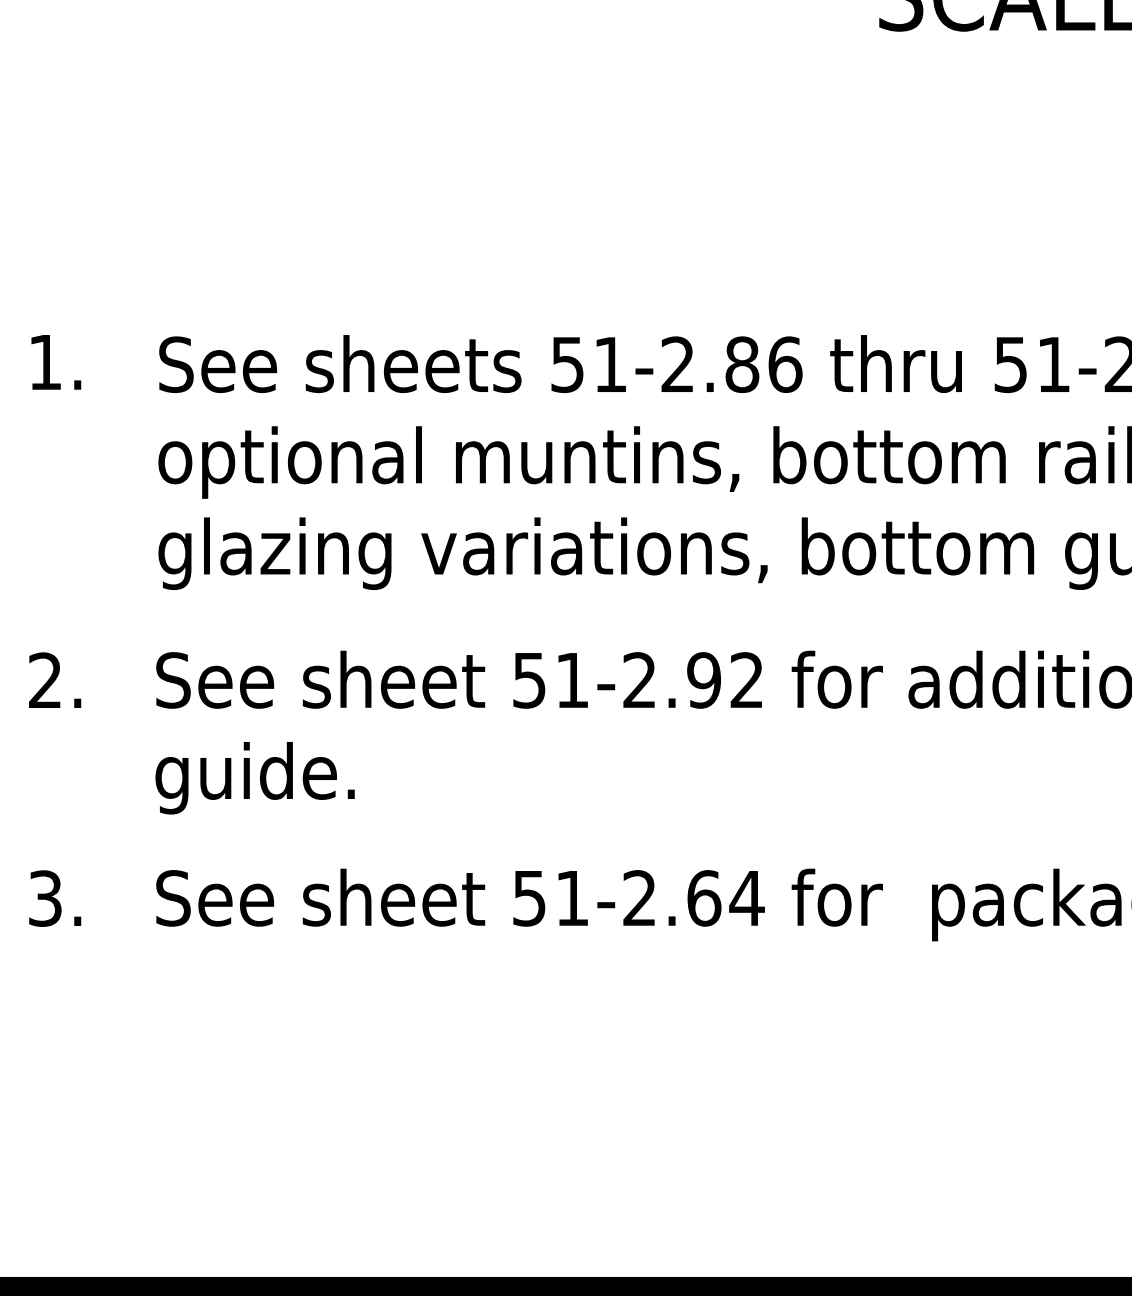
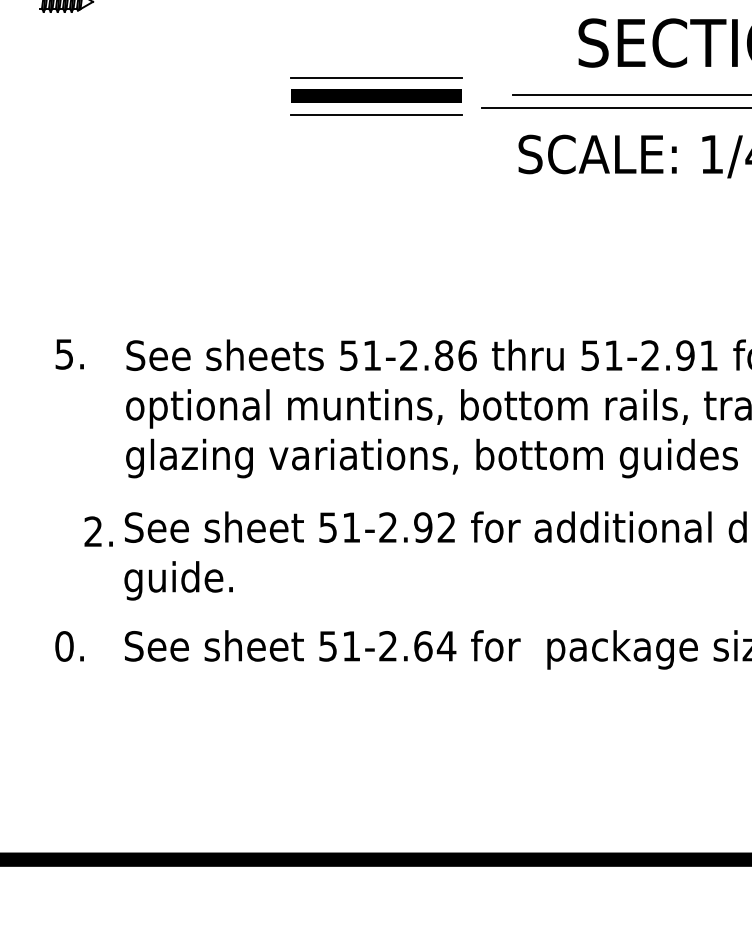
text: (43, 362) -> (63, 354), 1. -> 5.
text: (54, 680) -> (98, 531), moved
text: (45, 898) -> (64, 646), 3. -> 0.

